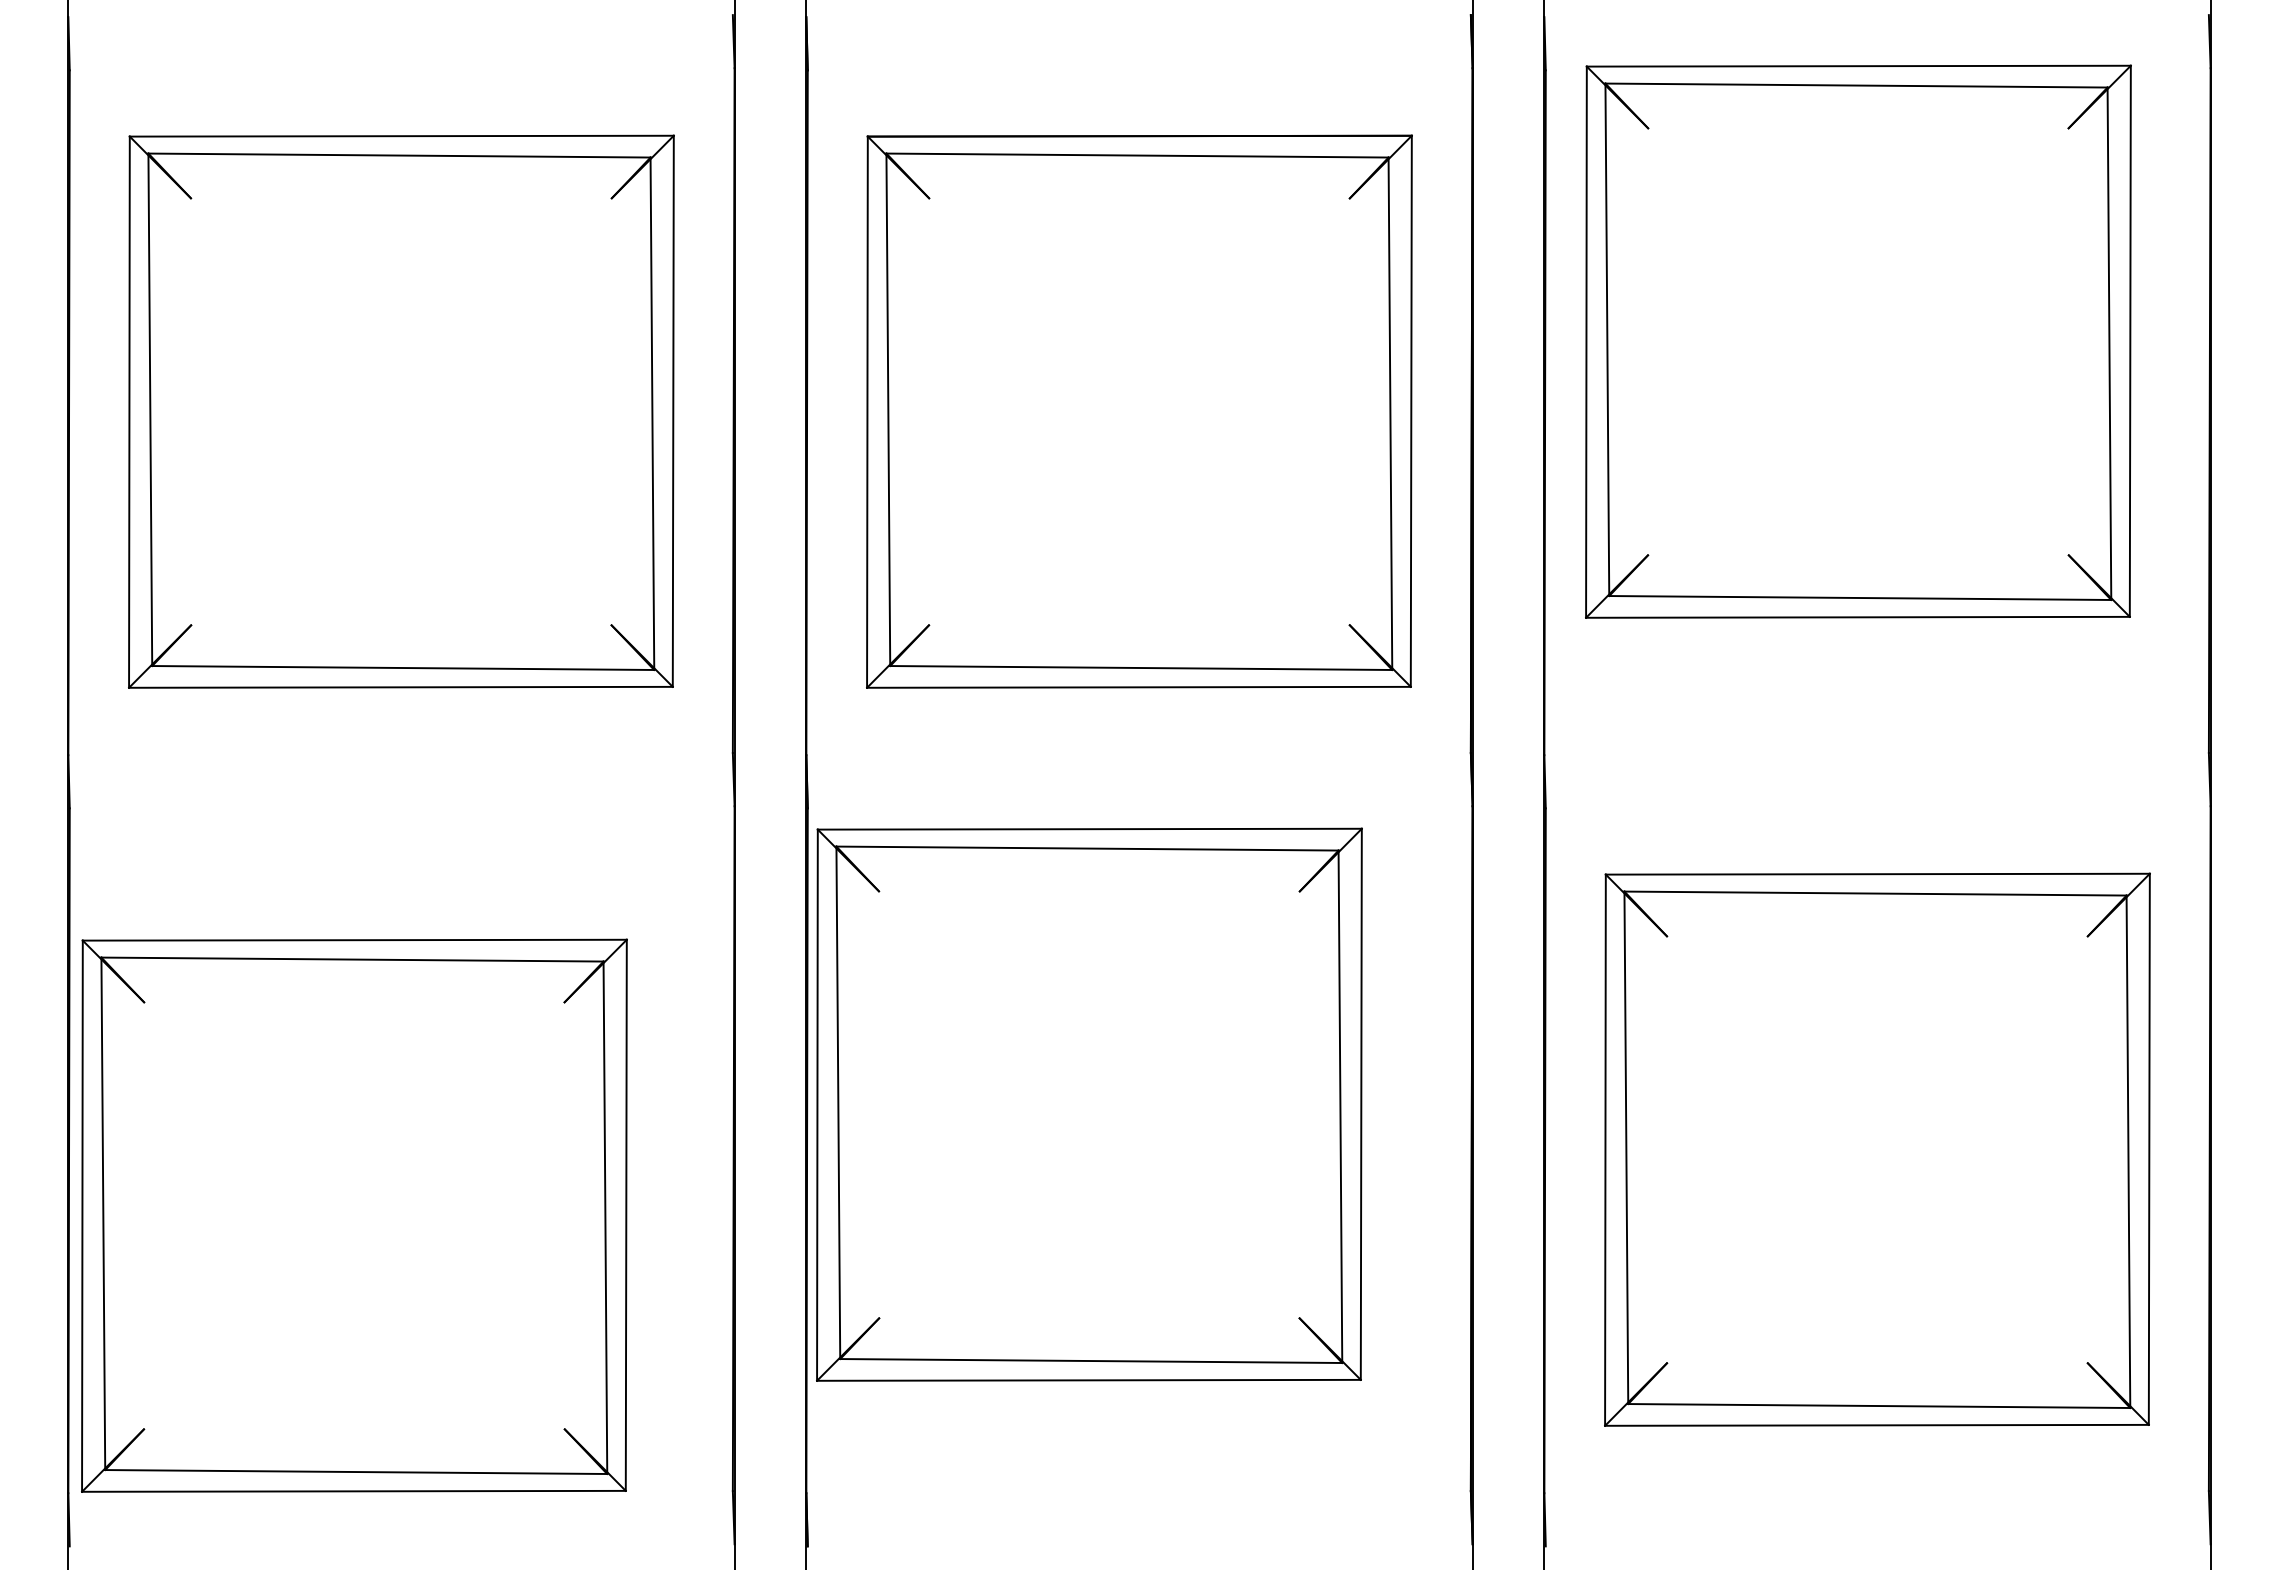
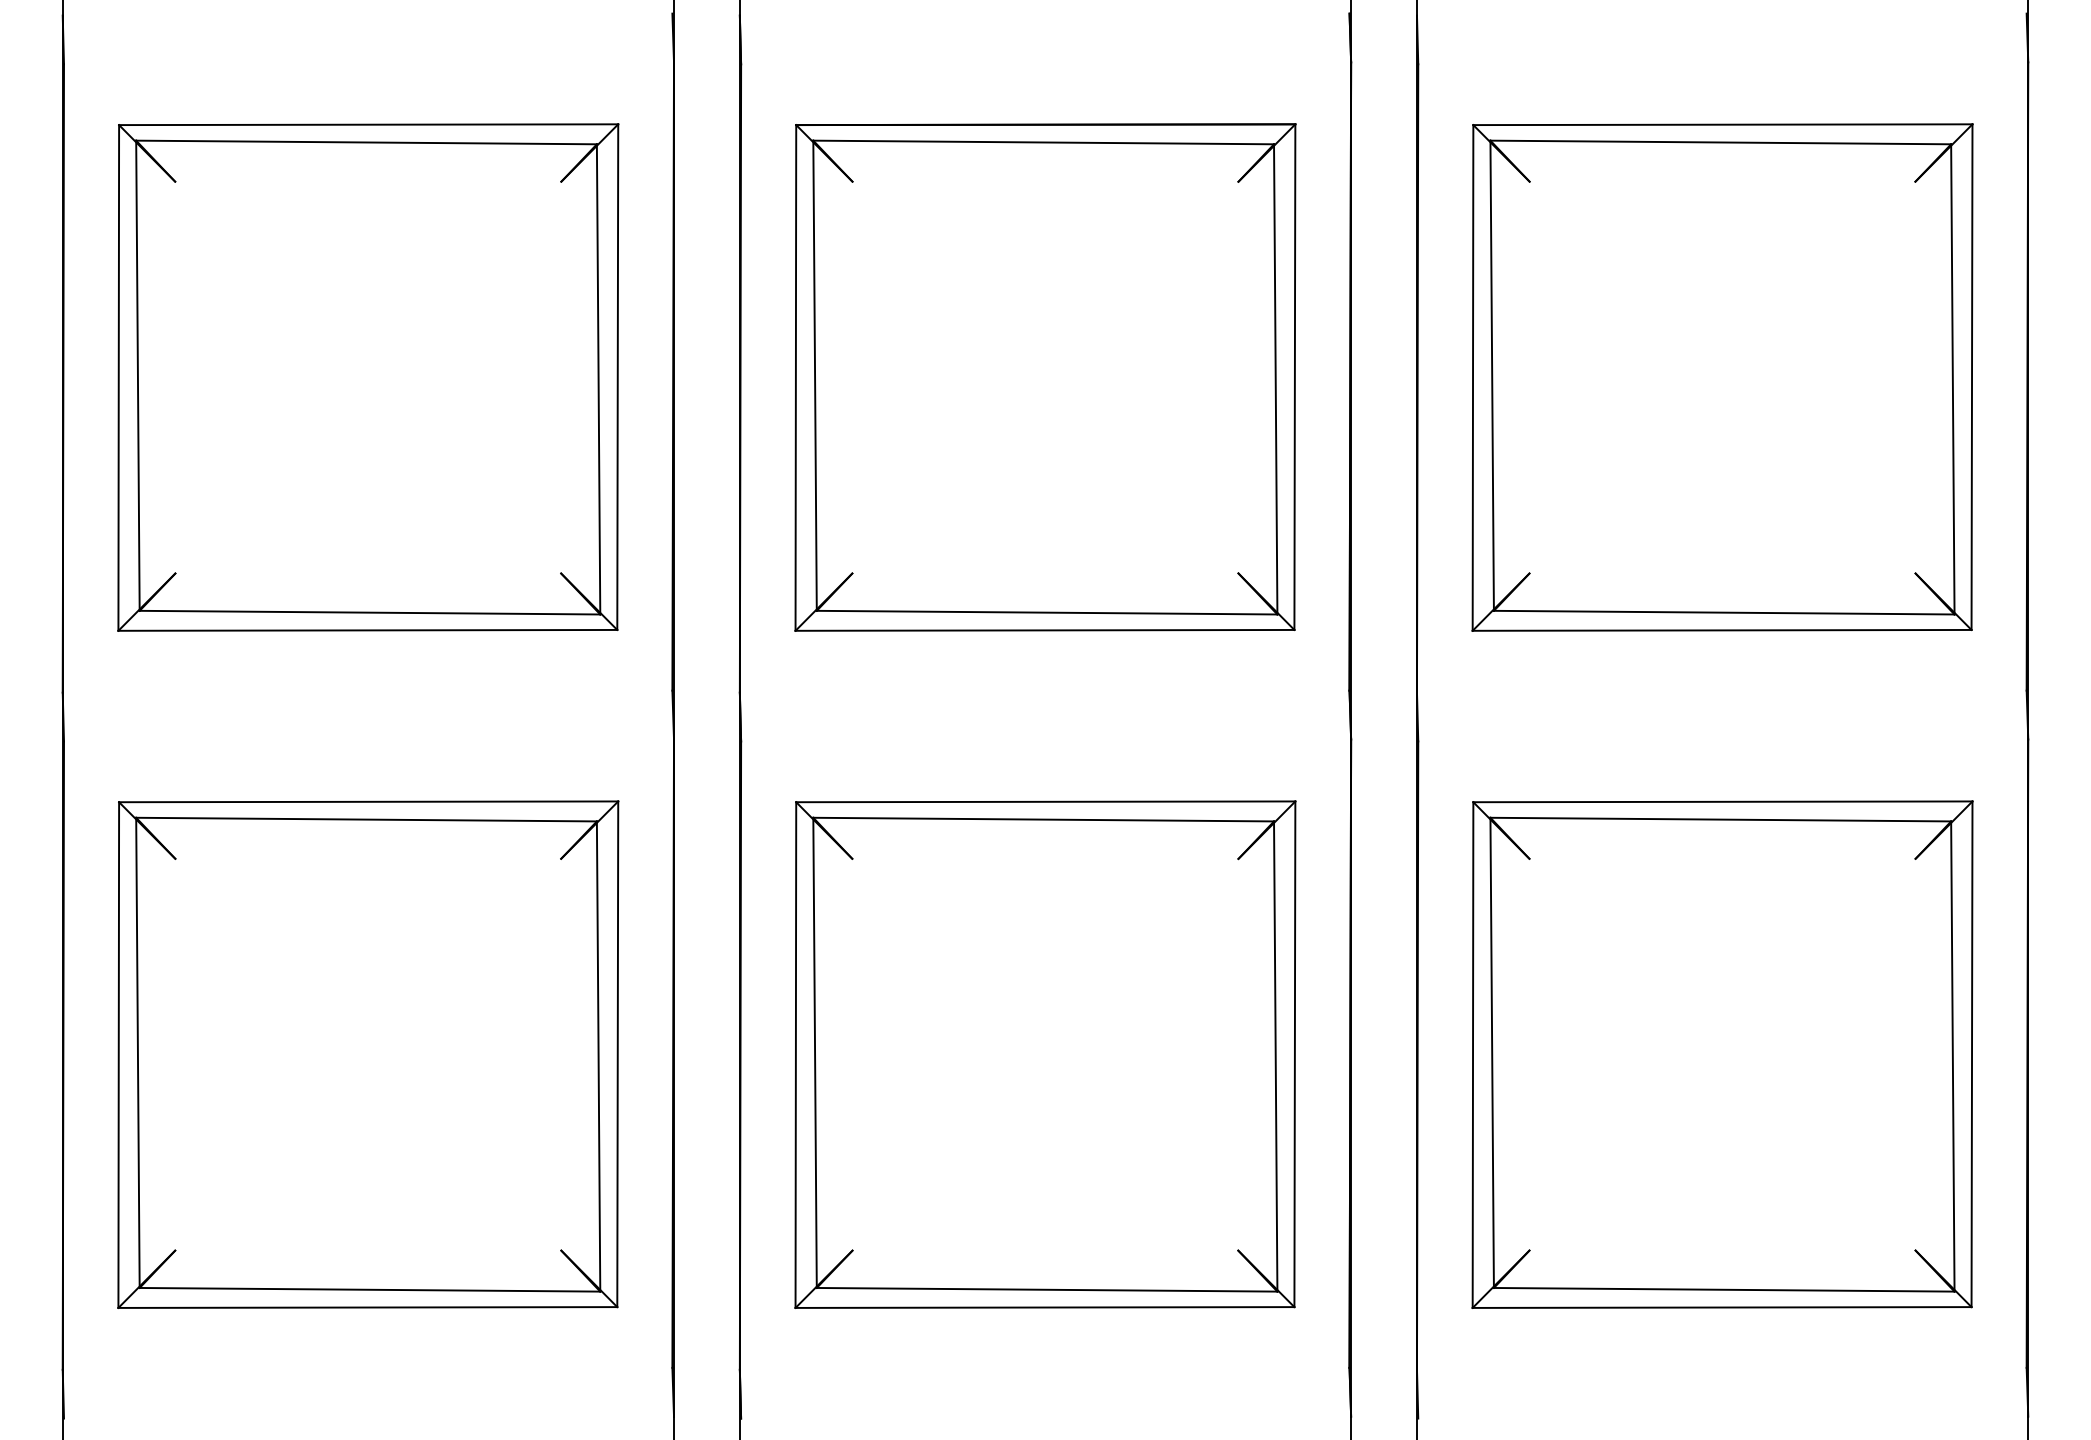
part: (1858, 341) -> (1722, 377), moved
part: (1089, 1104) -> (1045, 1054), moved
part: (354, 1215) -> (368, 1054), moved

